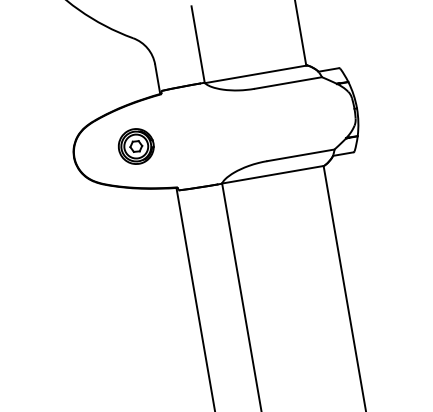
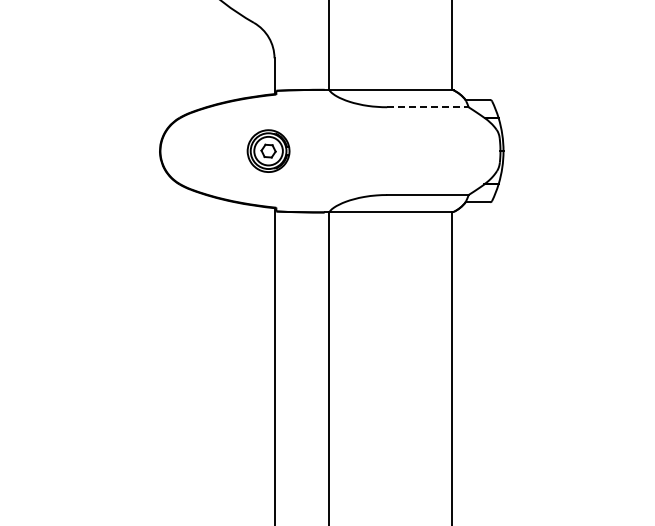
line: (288, 83) -> (427, 107), solid -> dashed
part: (136, 146) -> (268, 150), moved

